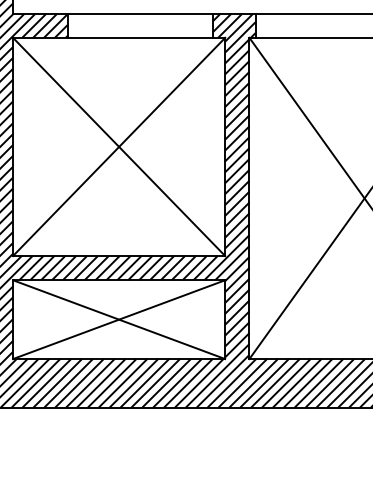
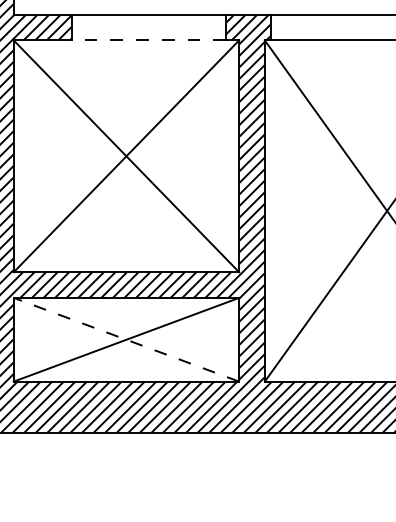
line: (140, 37) -> (149, 40), solid -> dashed
line: (118, 319) -> (125, 339), solid -> dashed

